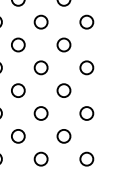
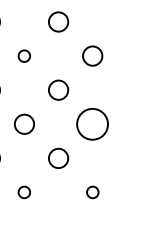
circle: (40, 67) -> (23, 55), size x0.6
circle: (86, 113) -> (92, 124), size x1.6
circle: (40, 158) -> (23, 191), size x0.6
circle: (86, 158) -> (92, 191), size x0.6

